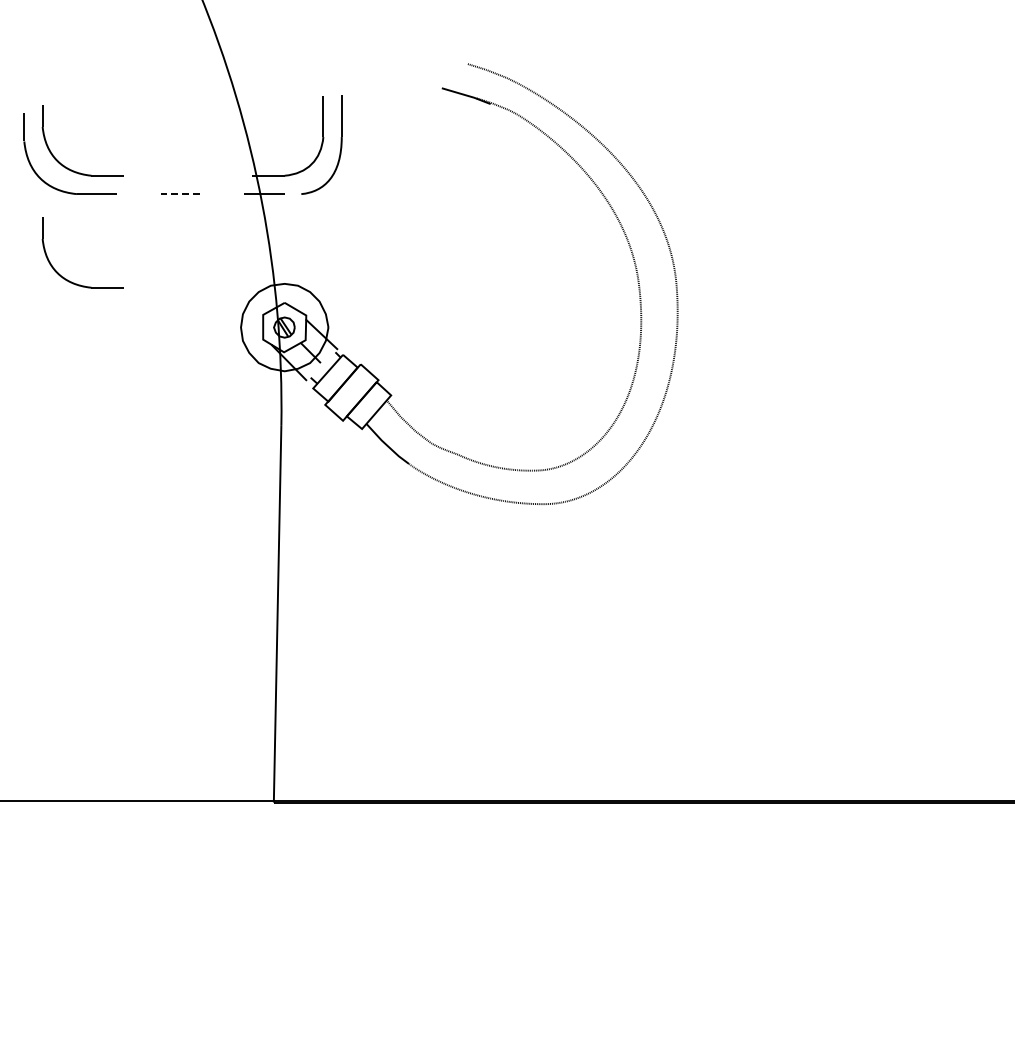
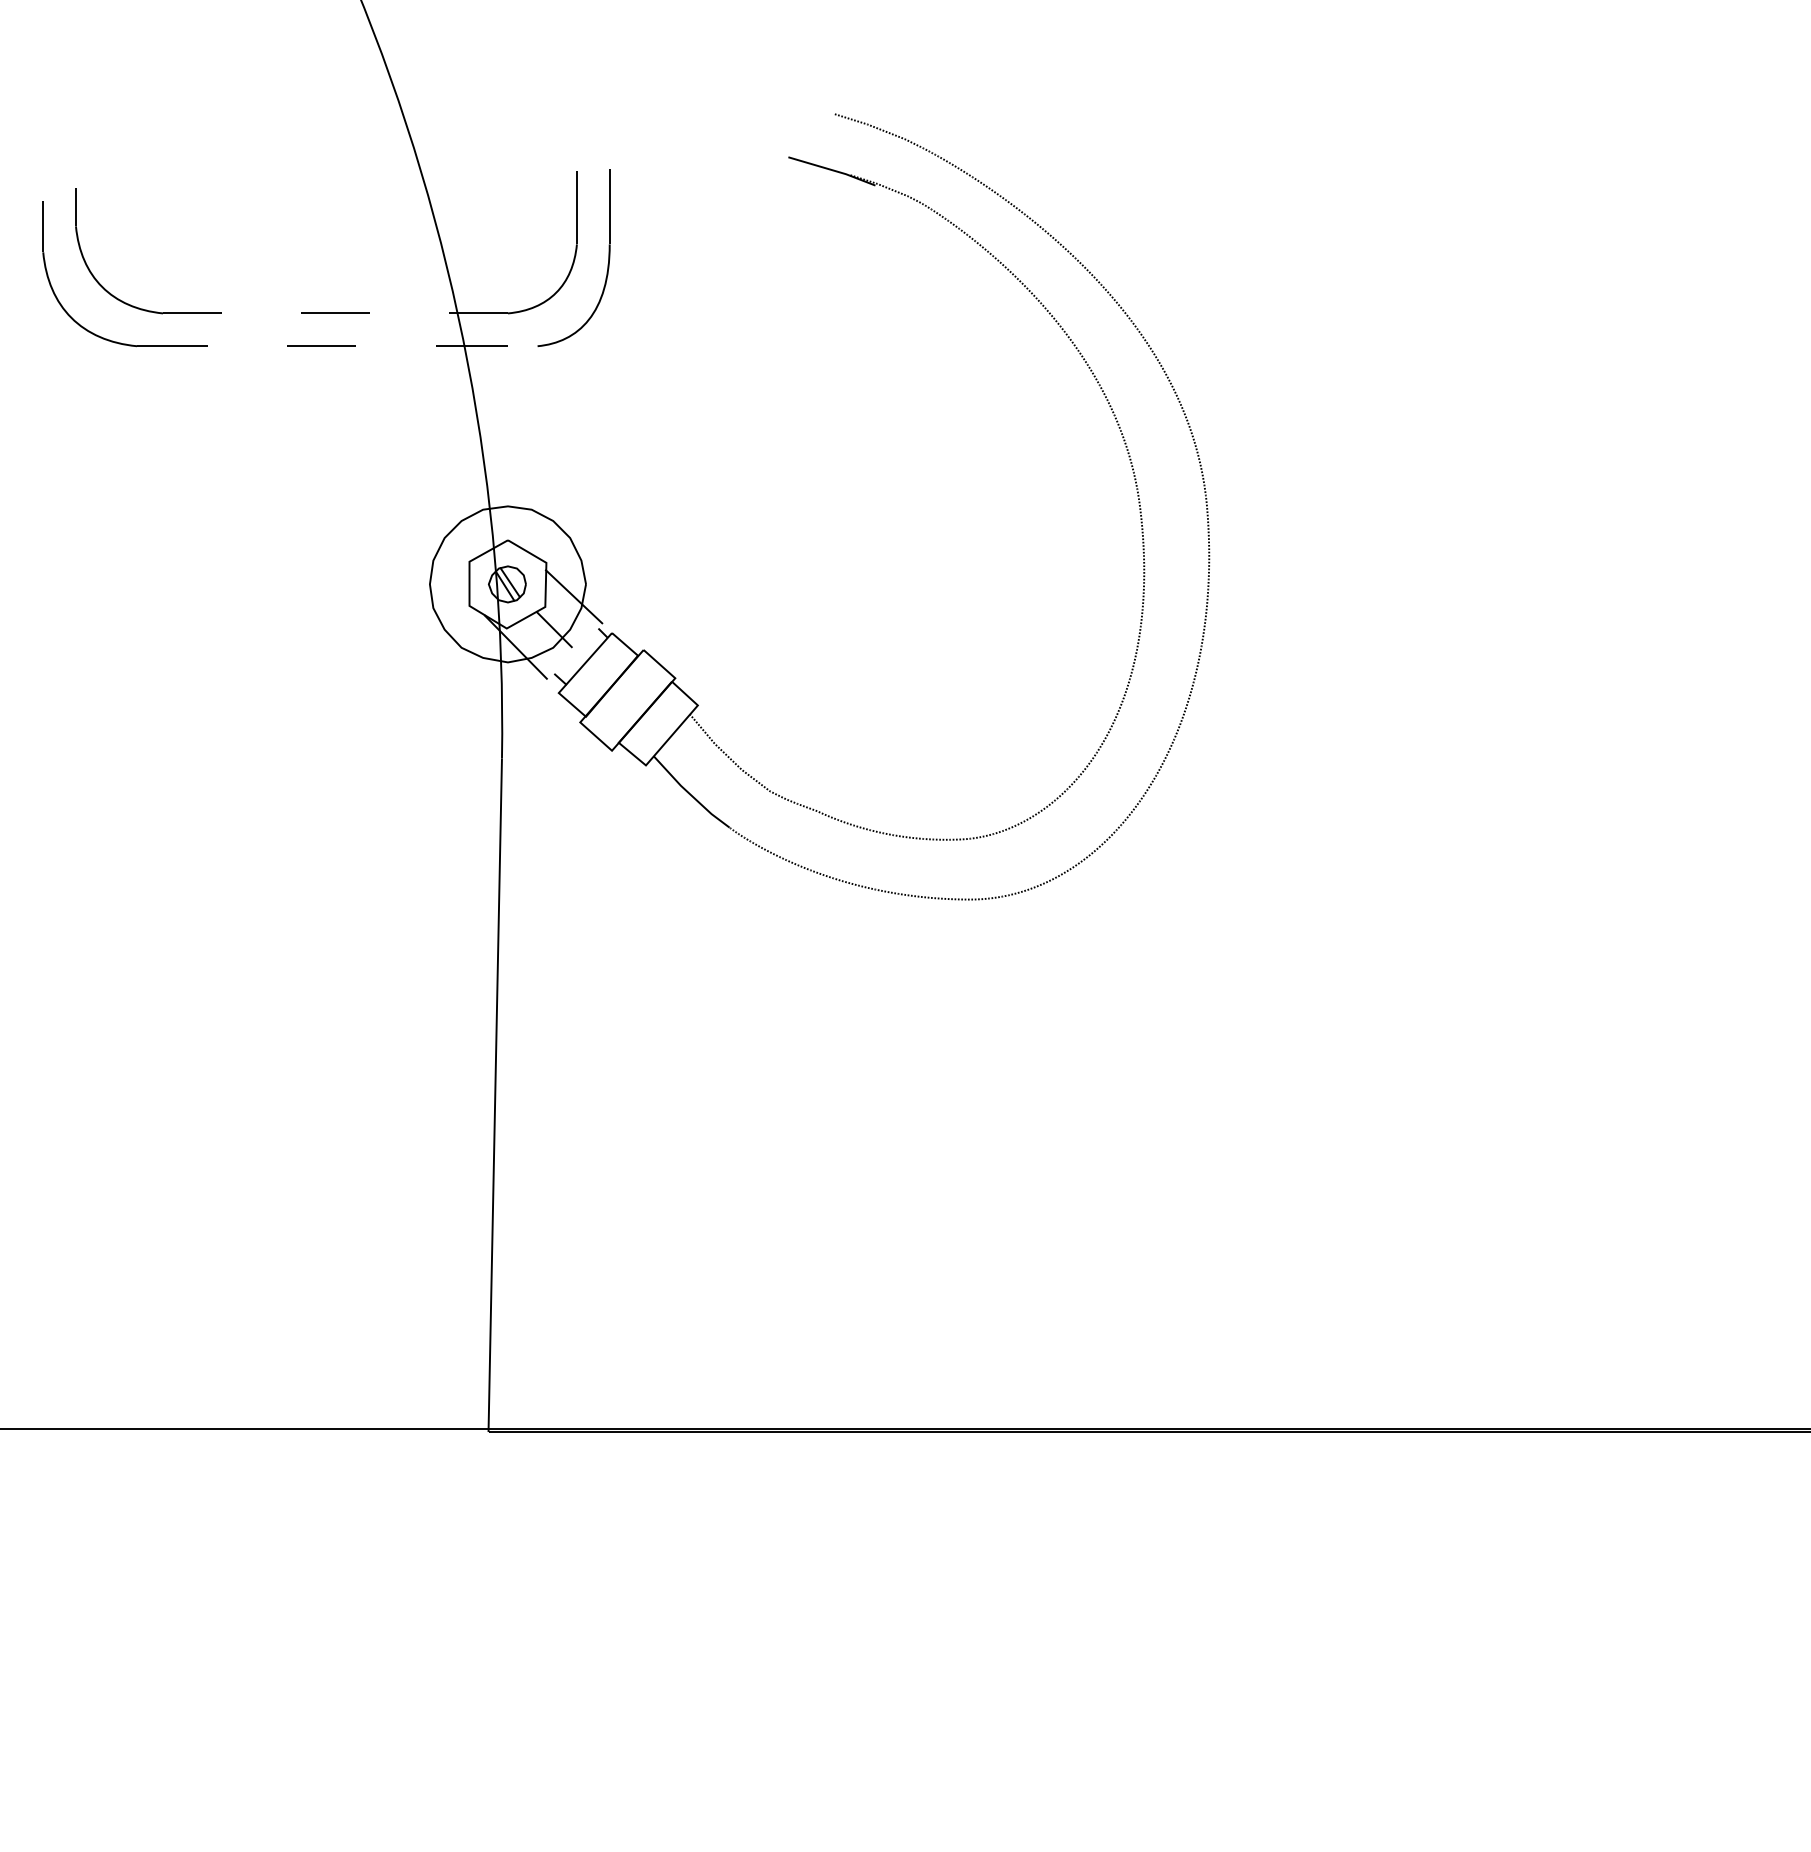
line: (187, 175) -> (334, 312), added
line: (180, 194) -> (321, 346), dashed -> solid
part: (66, 278) -> (118, 496), removed

